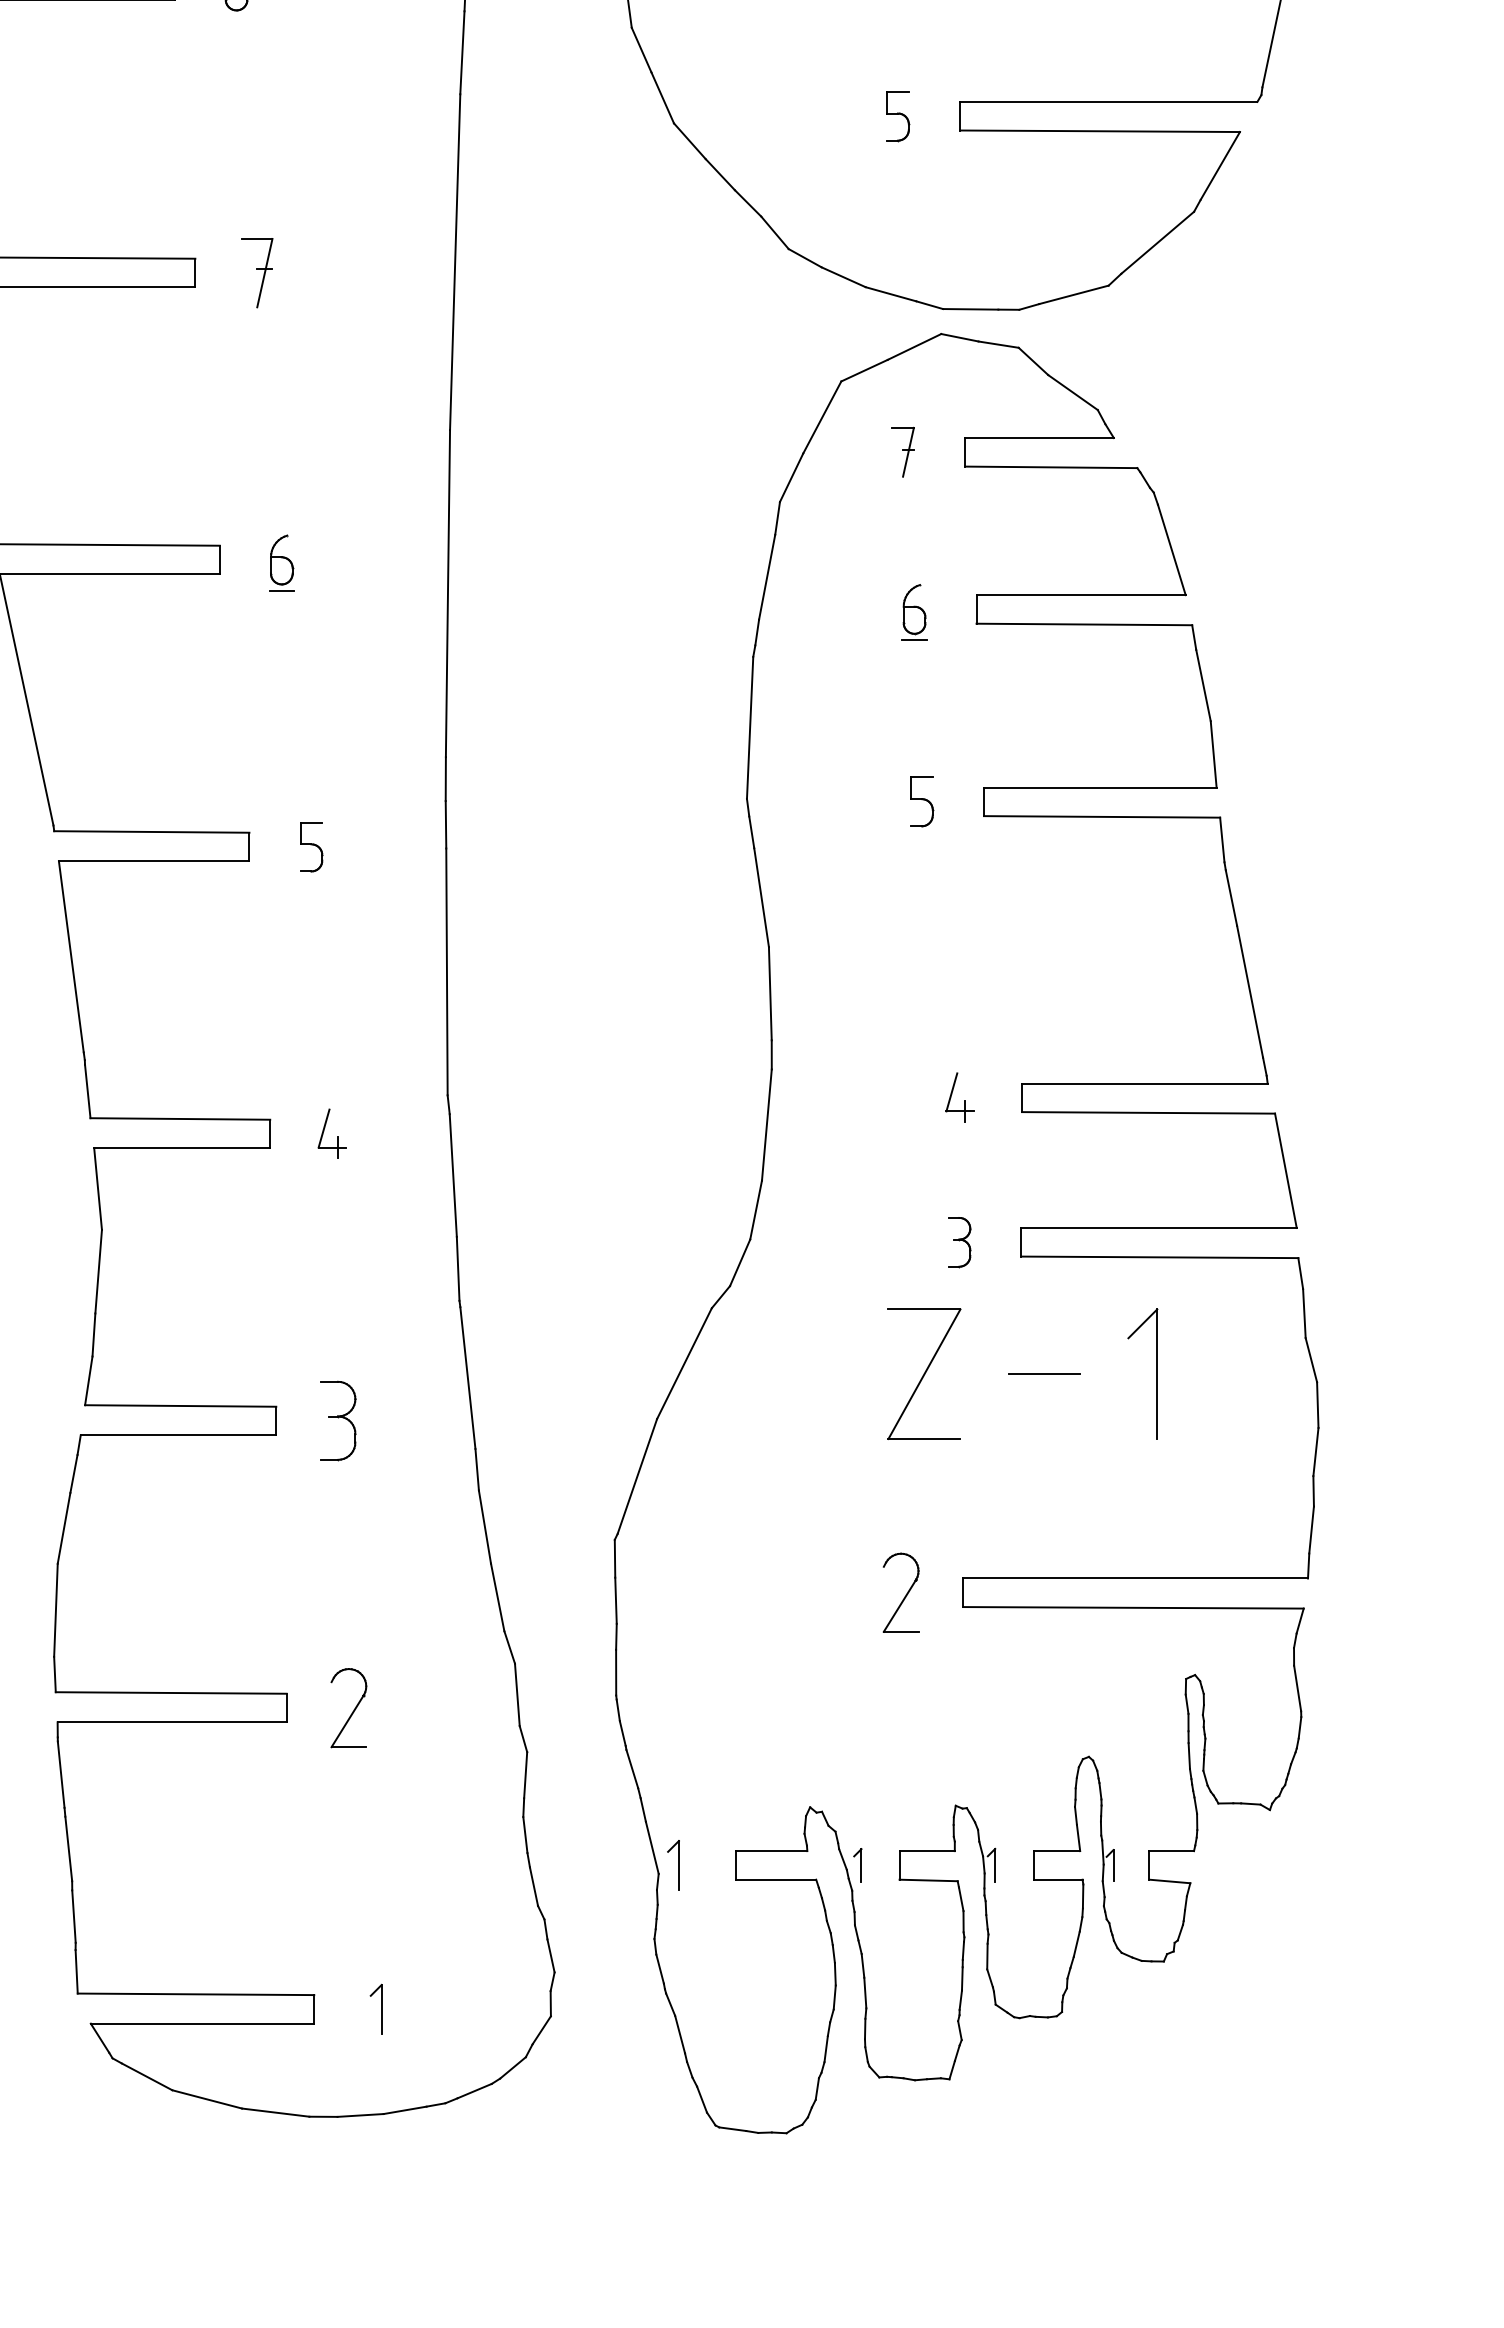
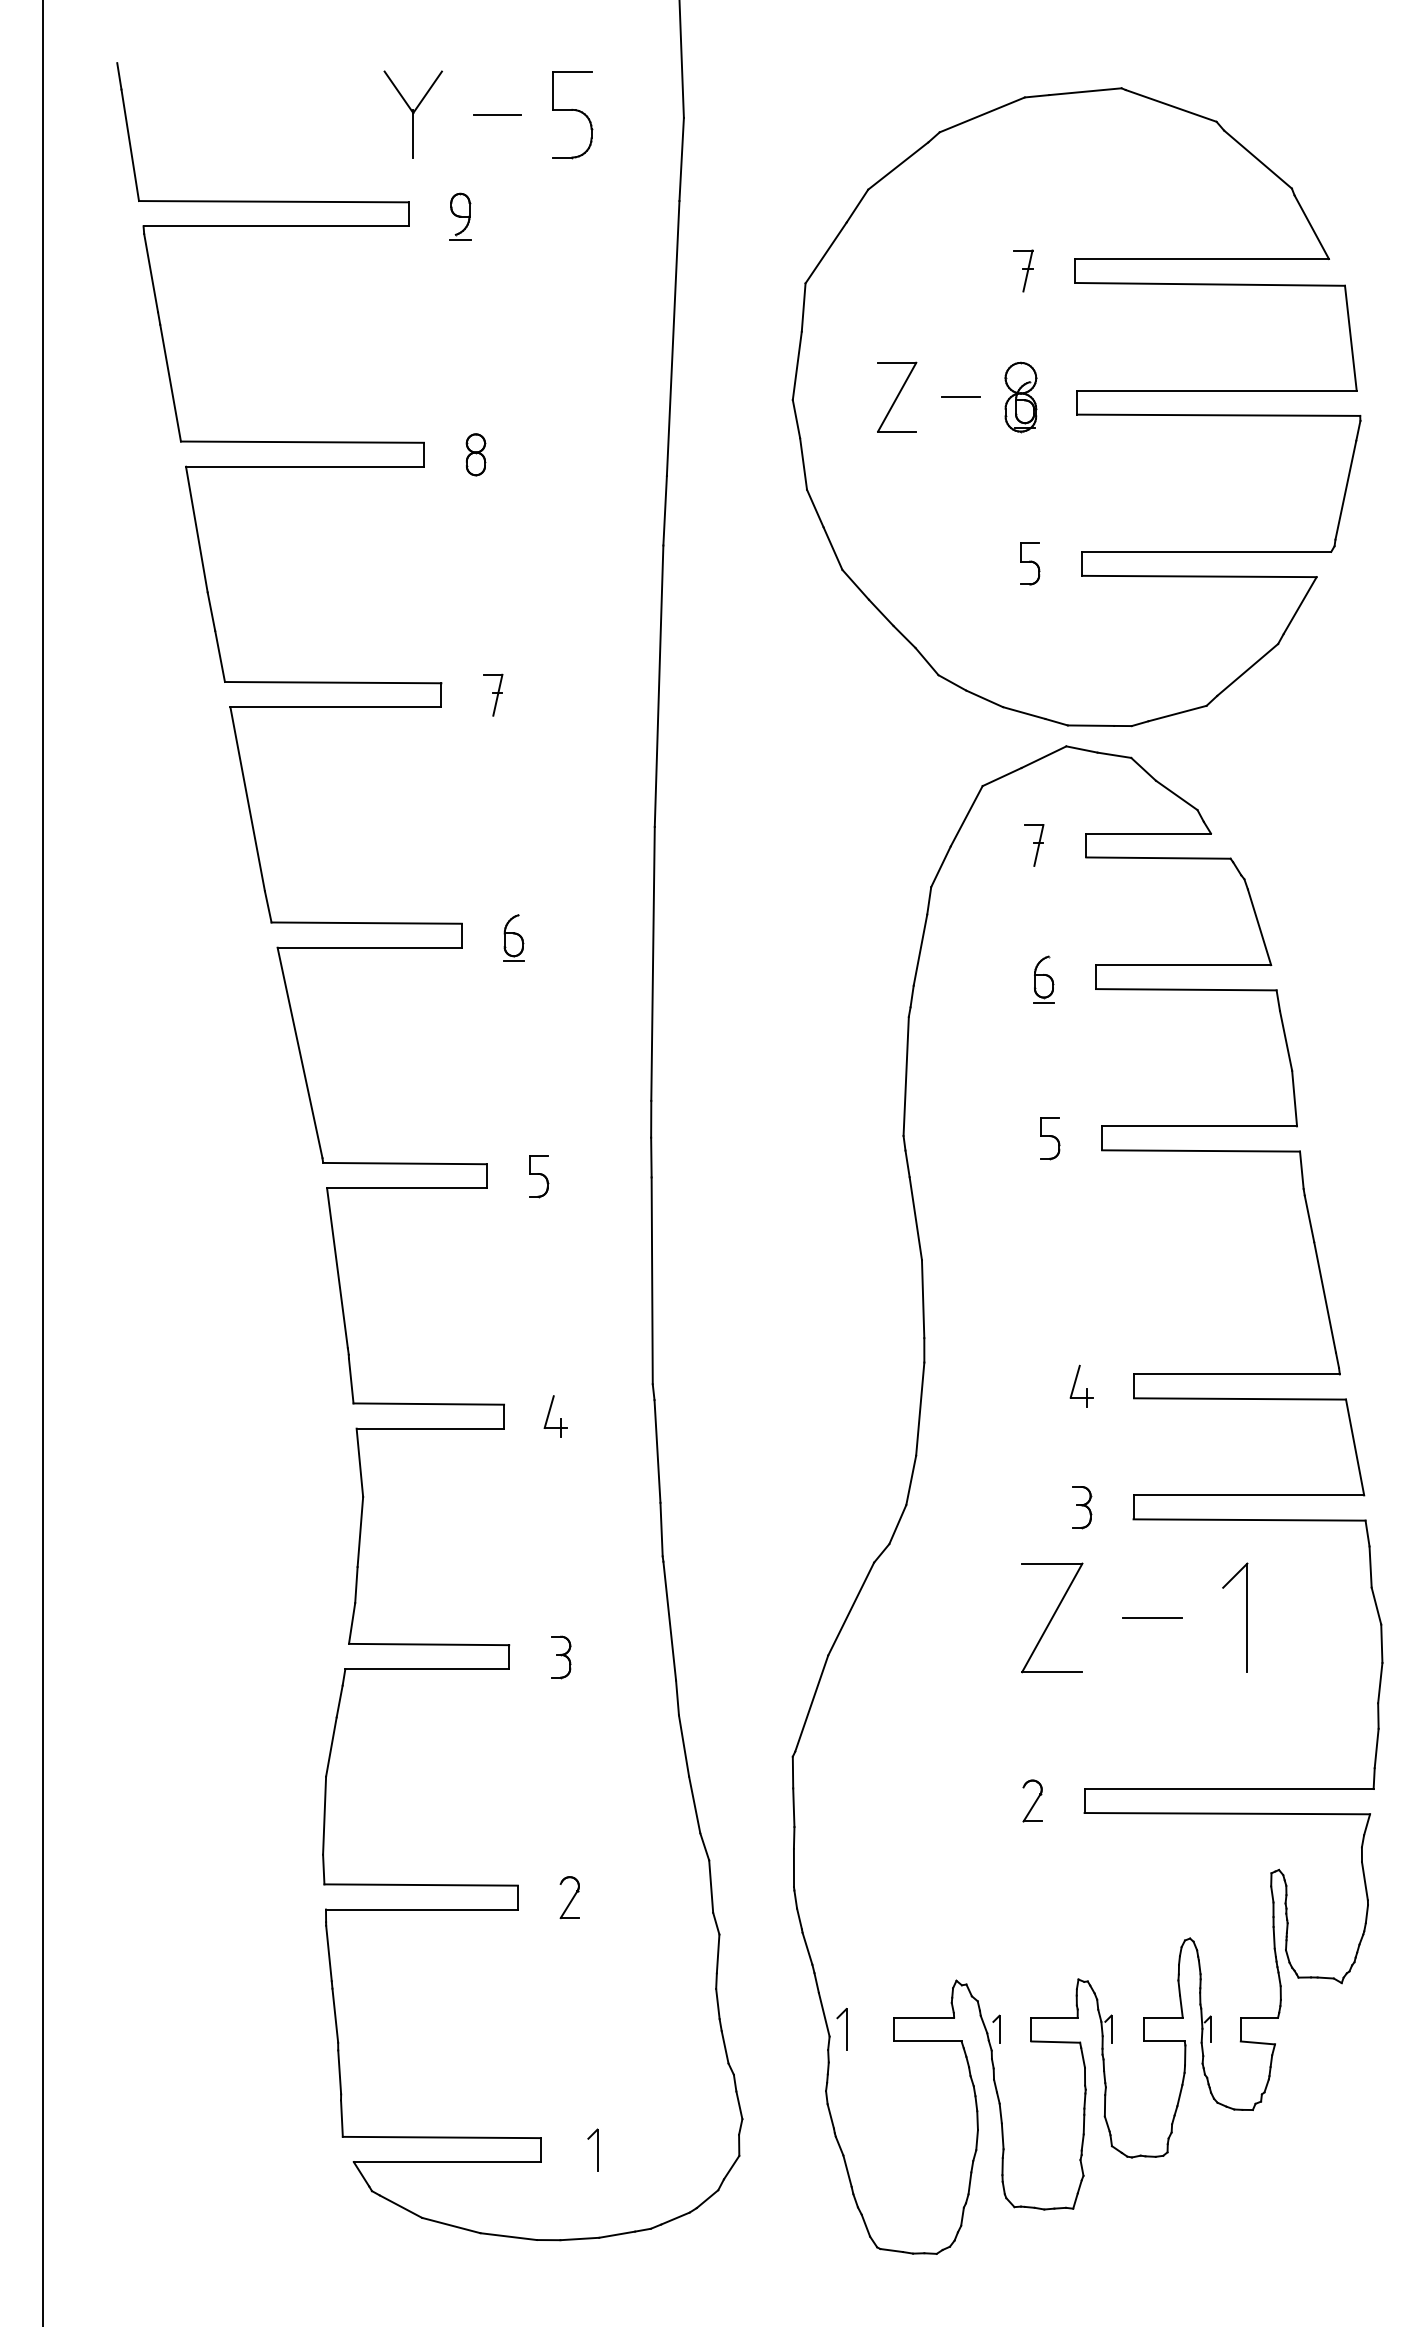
part: (257, 272) -> (493, 694), size x0.71
part: (338, 1421) -> (561, 1657), size x0.62
part: (900, 1592) -> (1032, 1800), size x0.62
part: (348, 1707) -> (569, 1897), size x0.62

